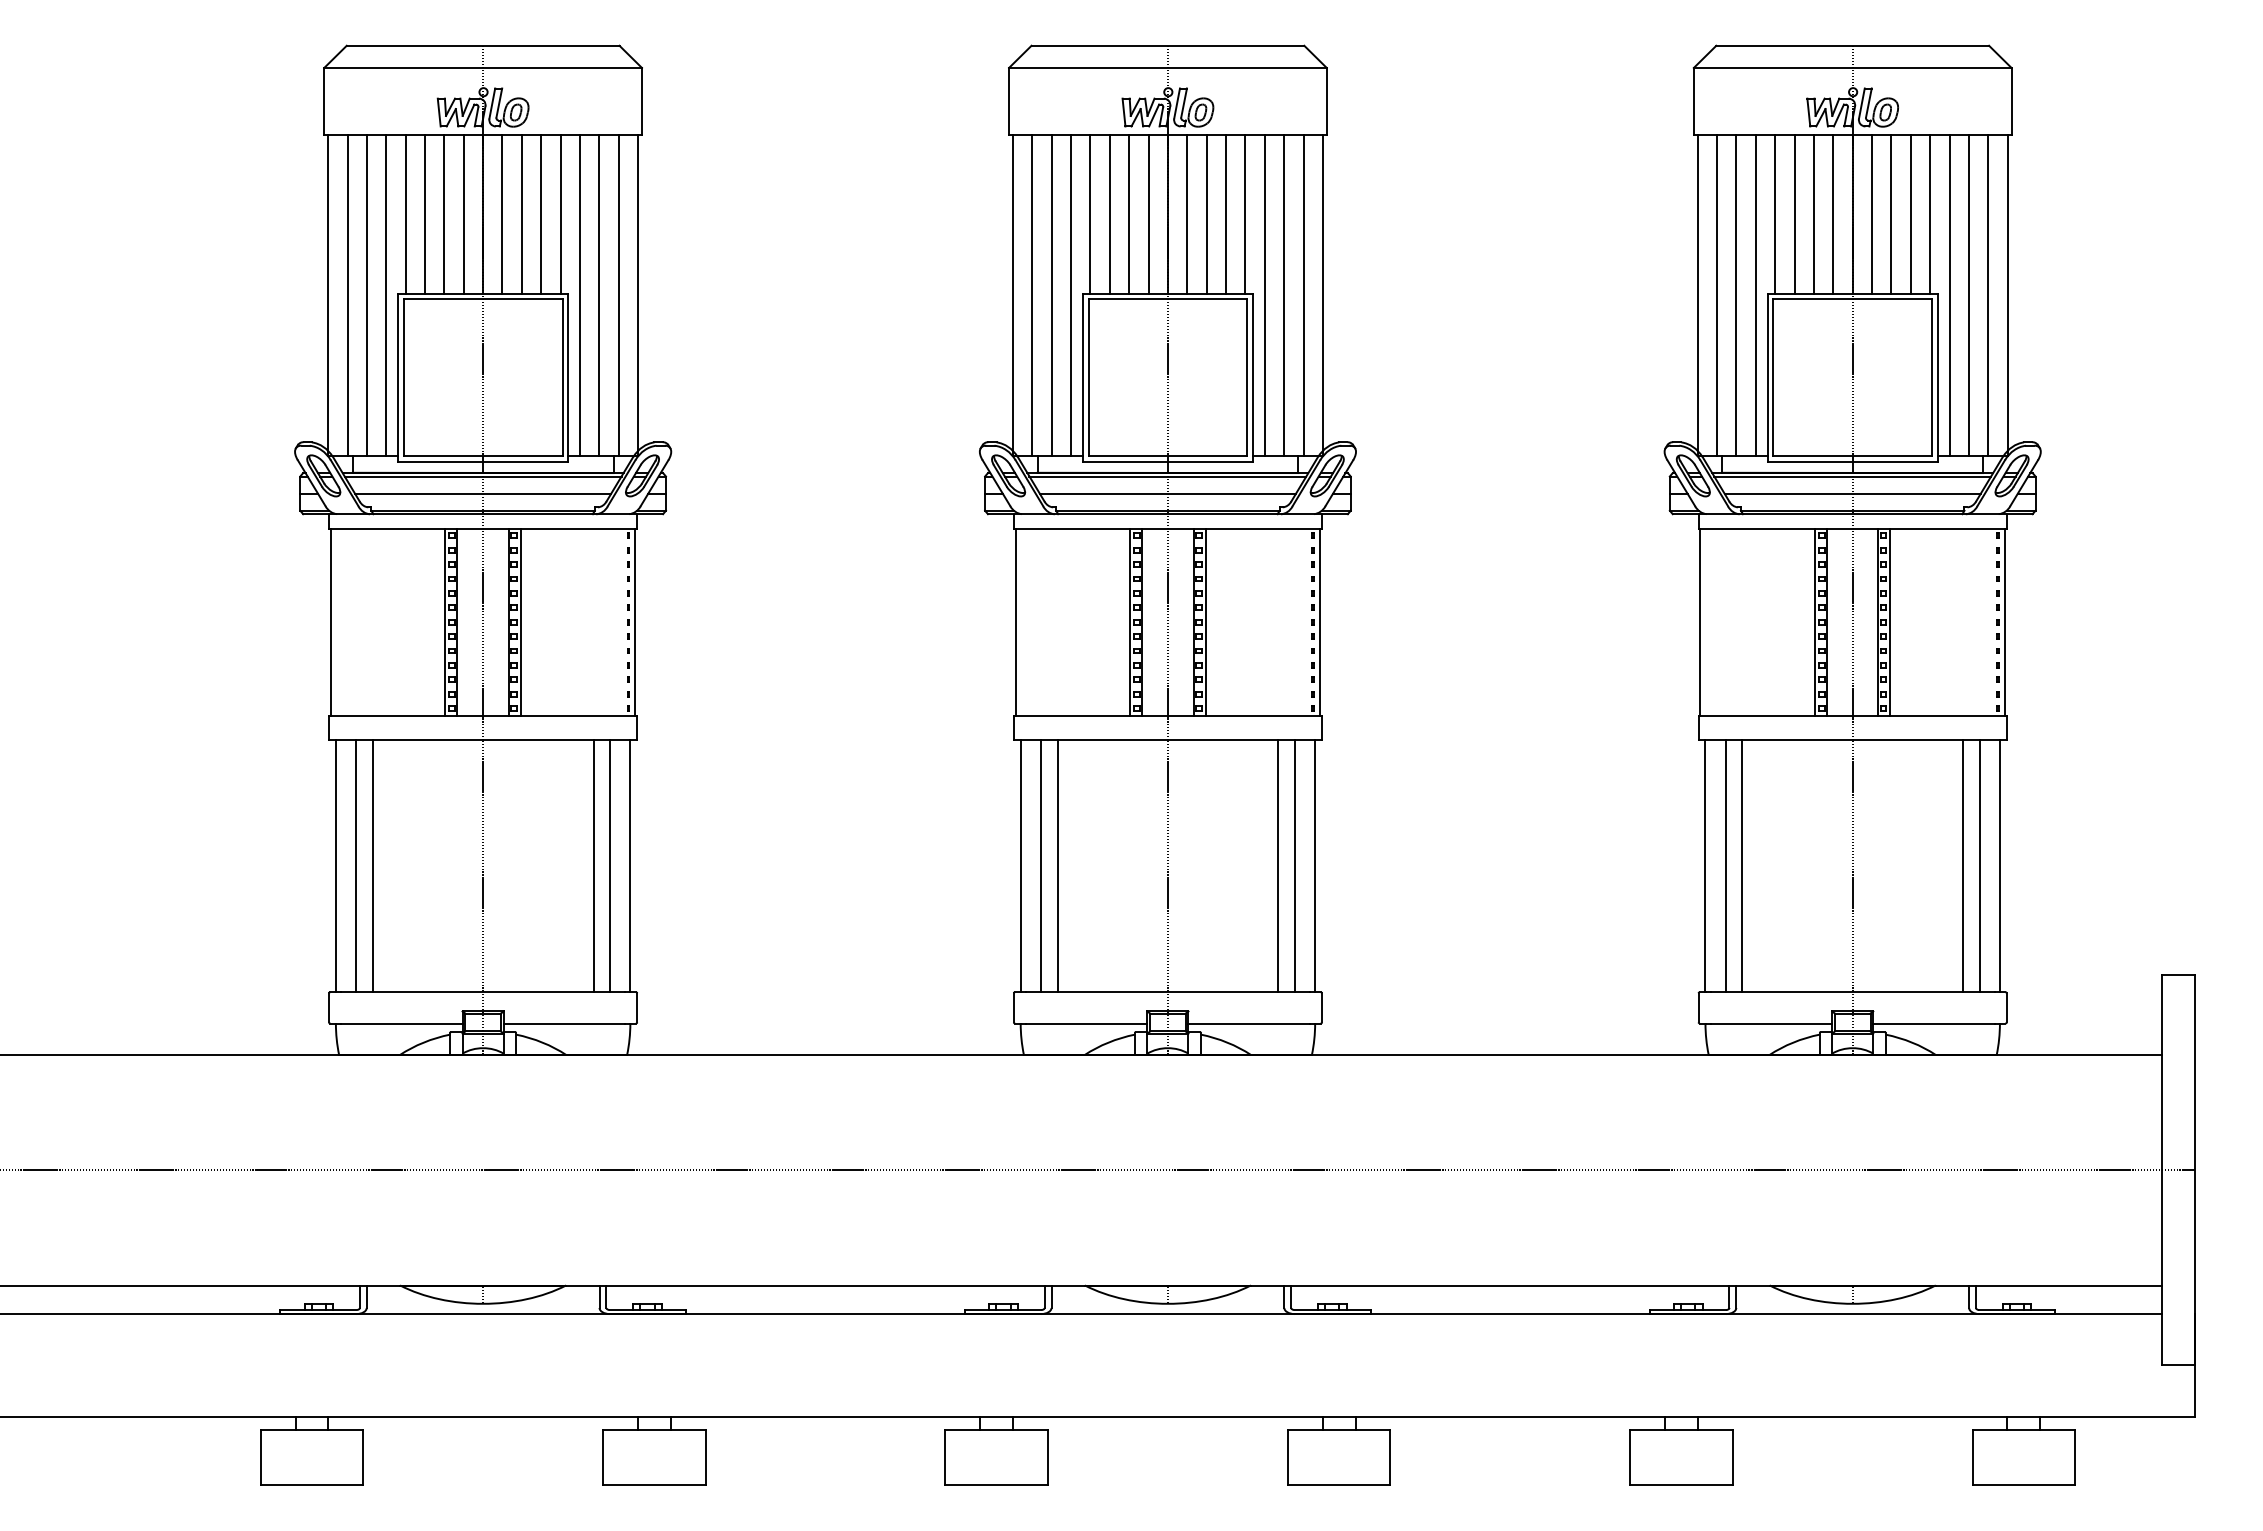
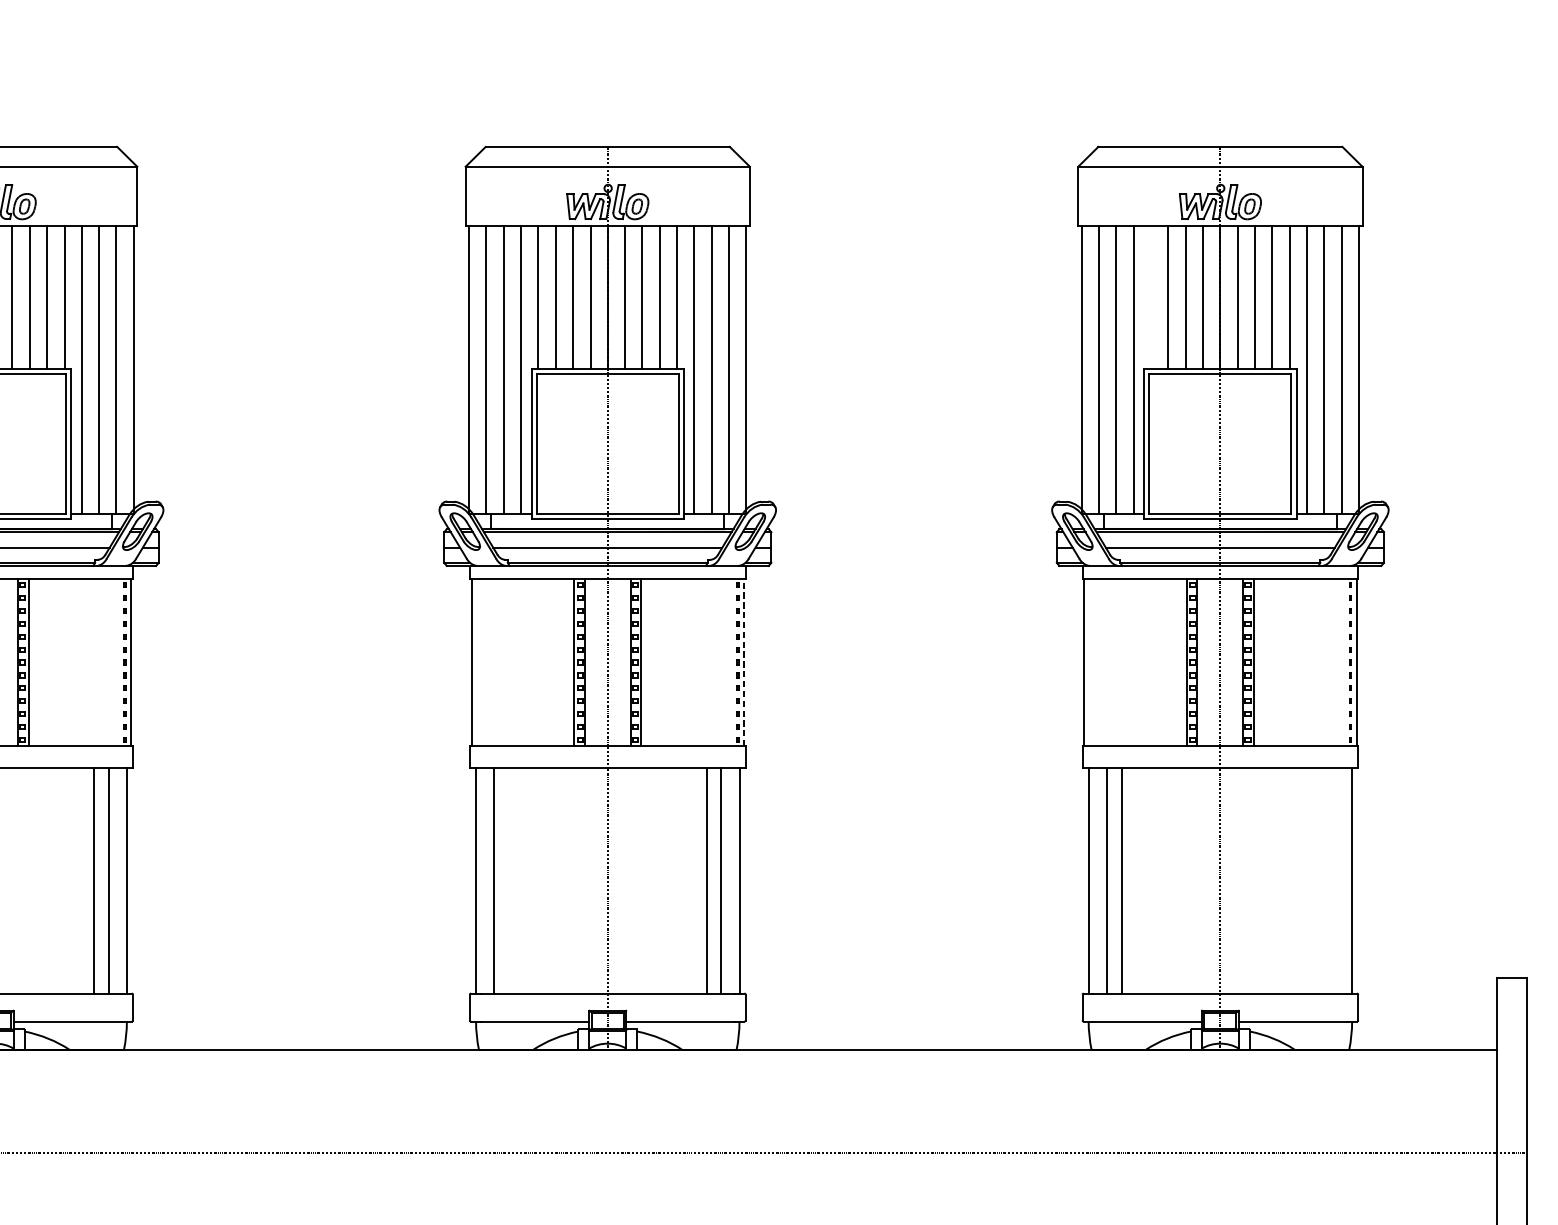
line: (1775, 213) -> (1151, 296), removed
line: (1320, 622) -> (744, 662), solid -> dashed
line: (1057, 865) -> (509, 880), removed
line: (1963, 865) -> (1319, 880), removed
line: (1979, 865) -> (1333, 880), removed

